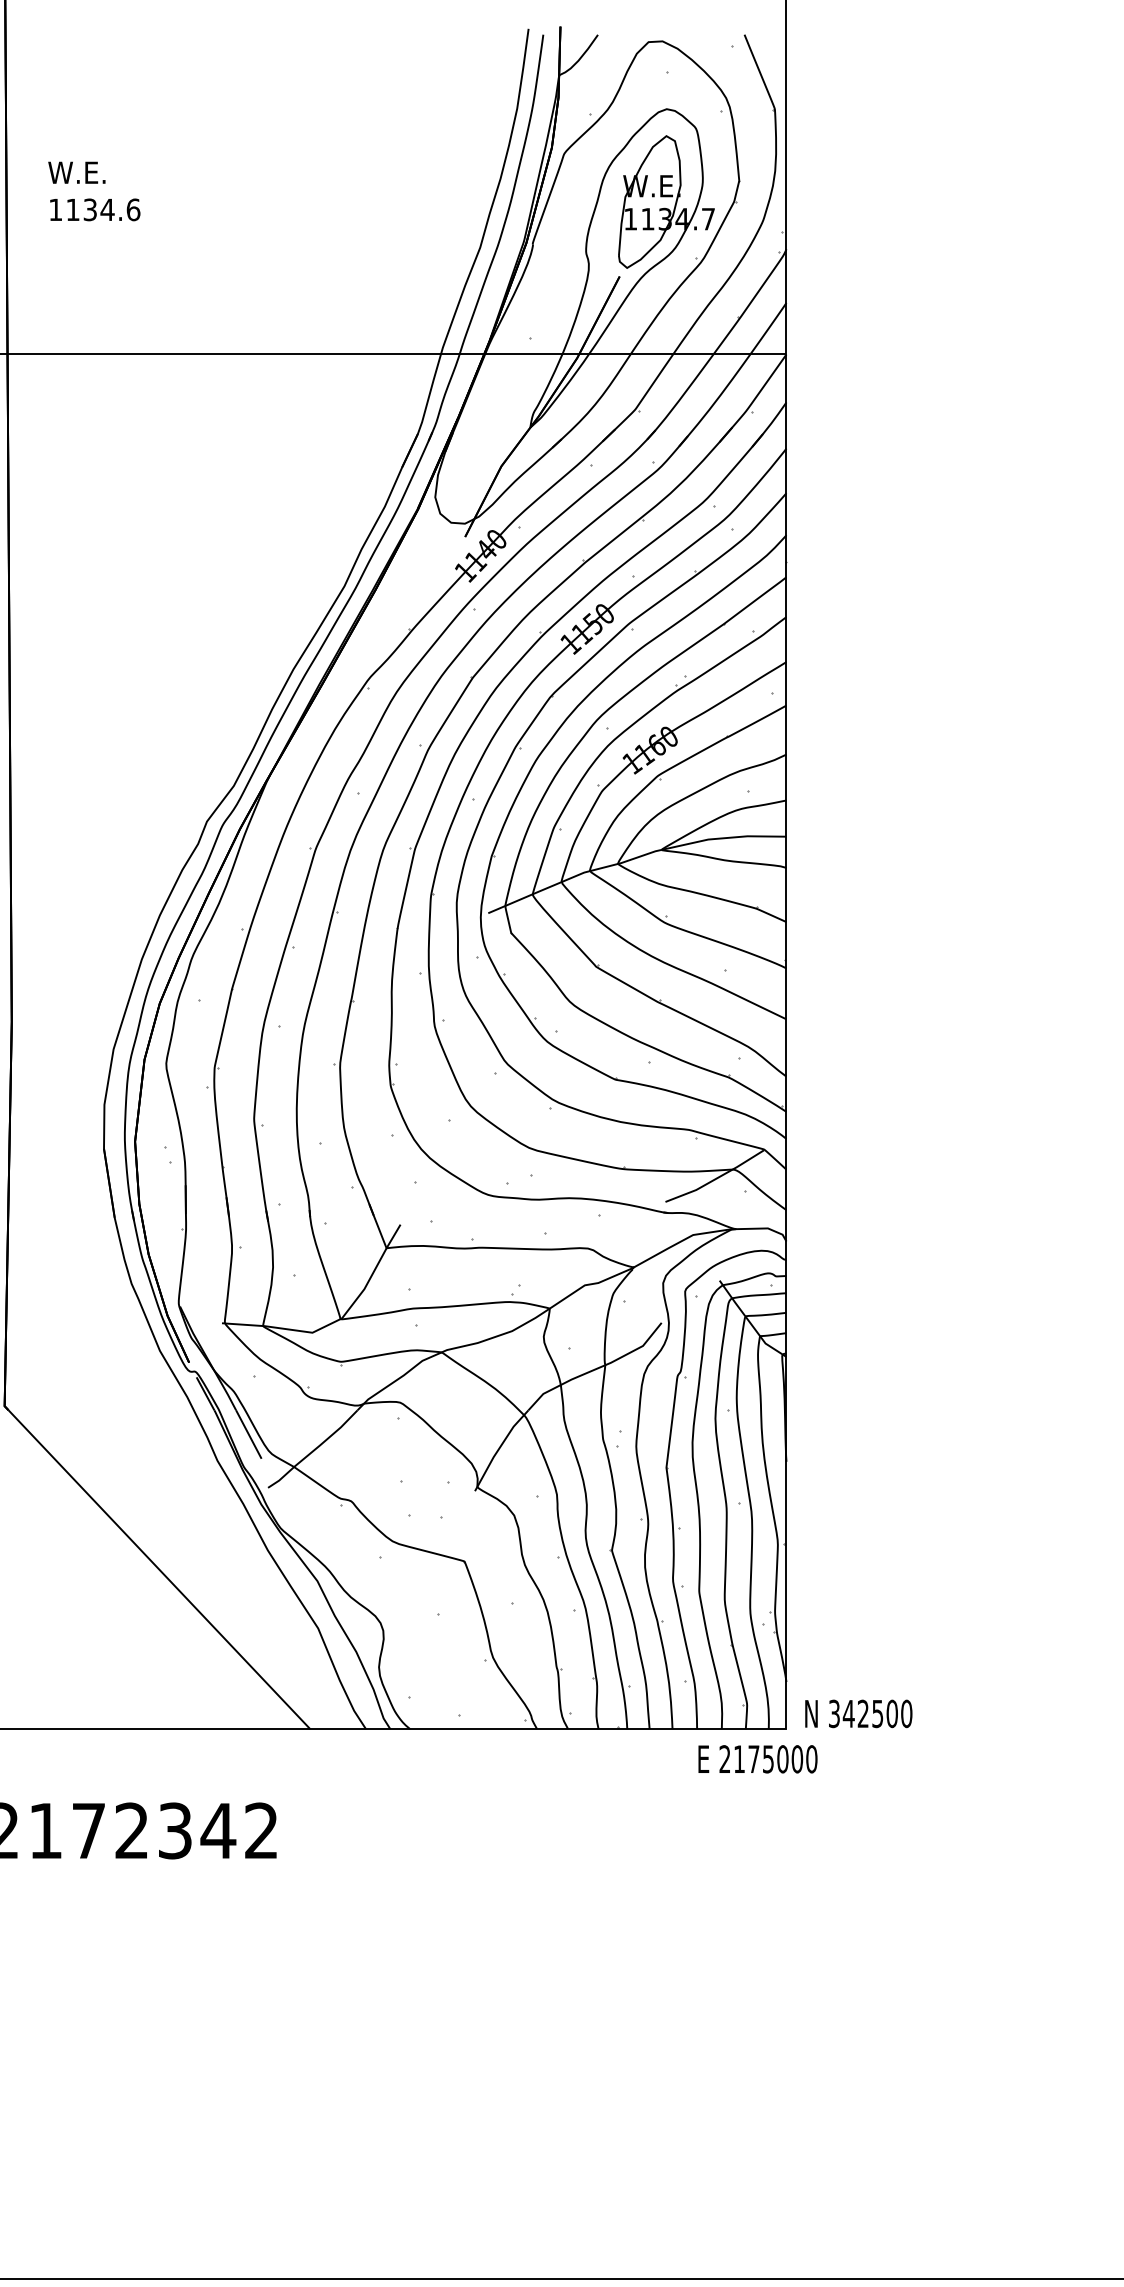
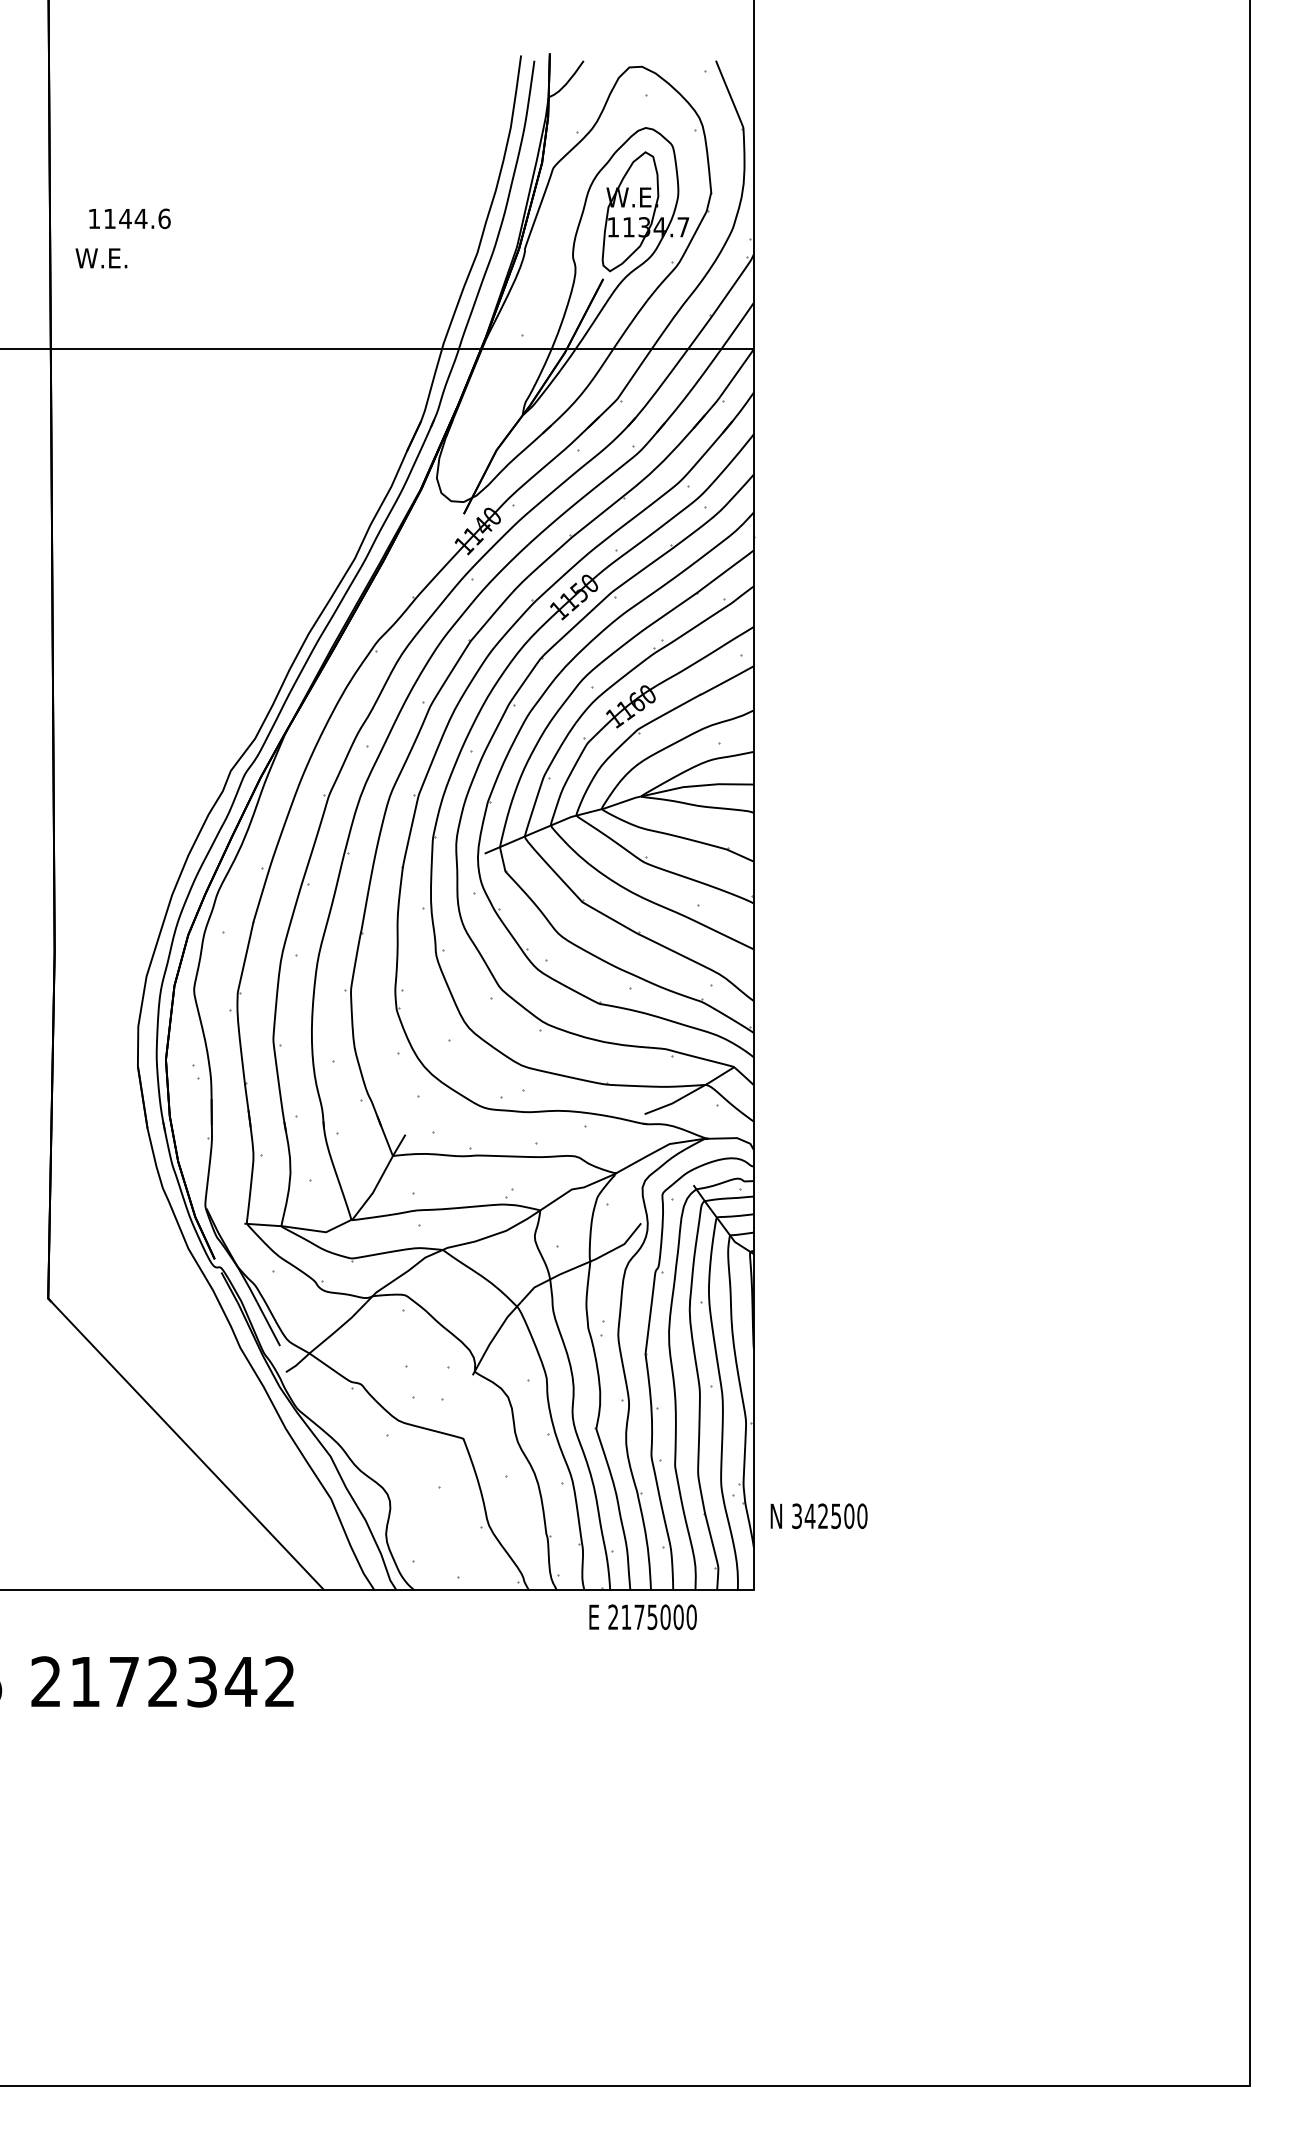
text: (76, 172) -> (101, 258), moved
text: (90, 209) -> (125, 218), 1134.6 -> 1144.6
text: (858, 1714) -> (818, 1516), moved
text: (757, 1758) -> (642, 1616), moved

